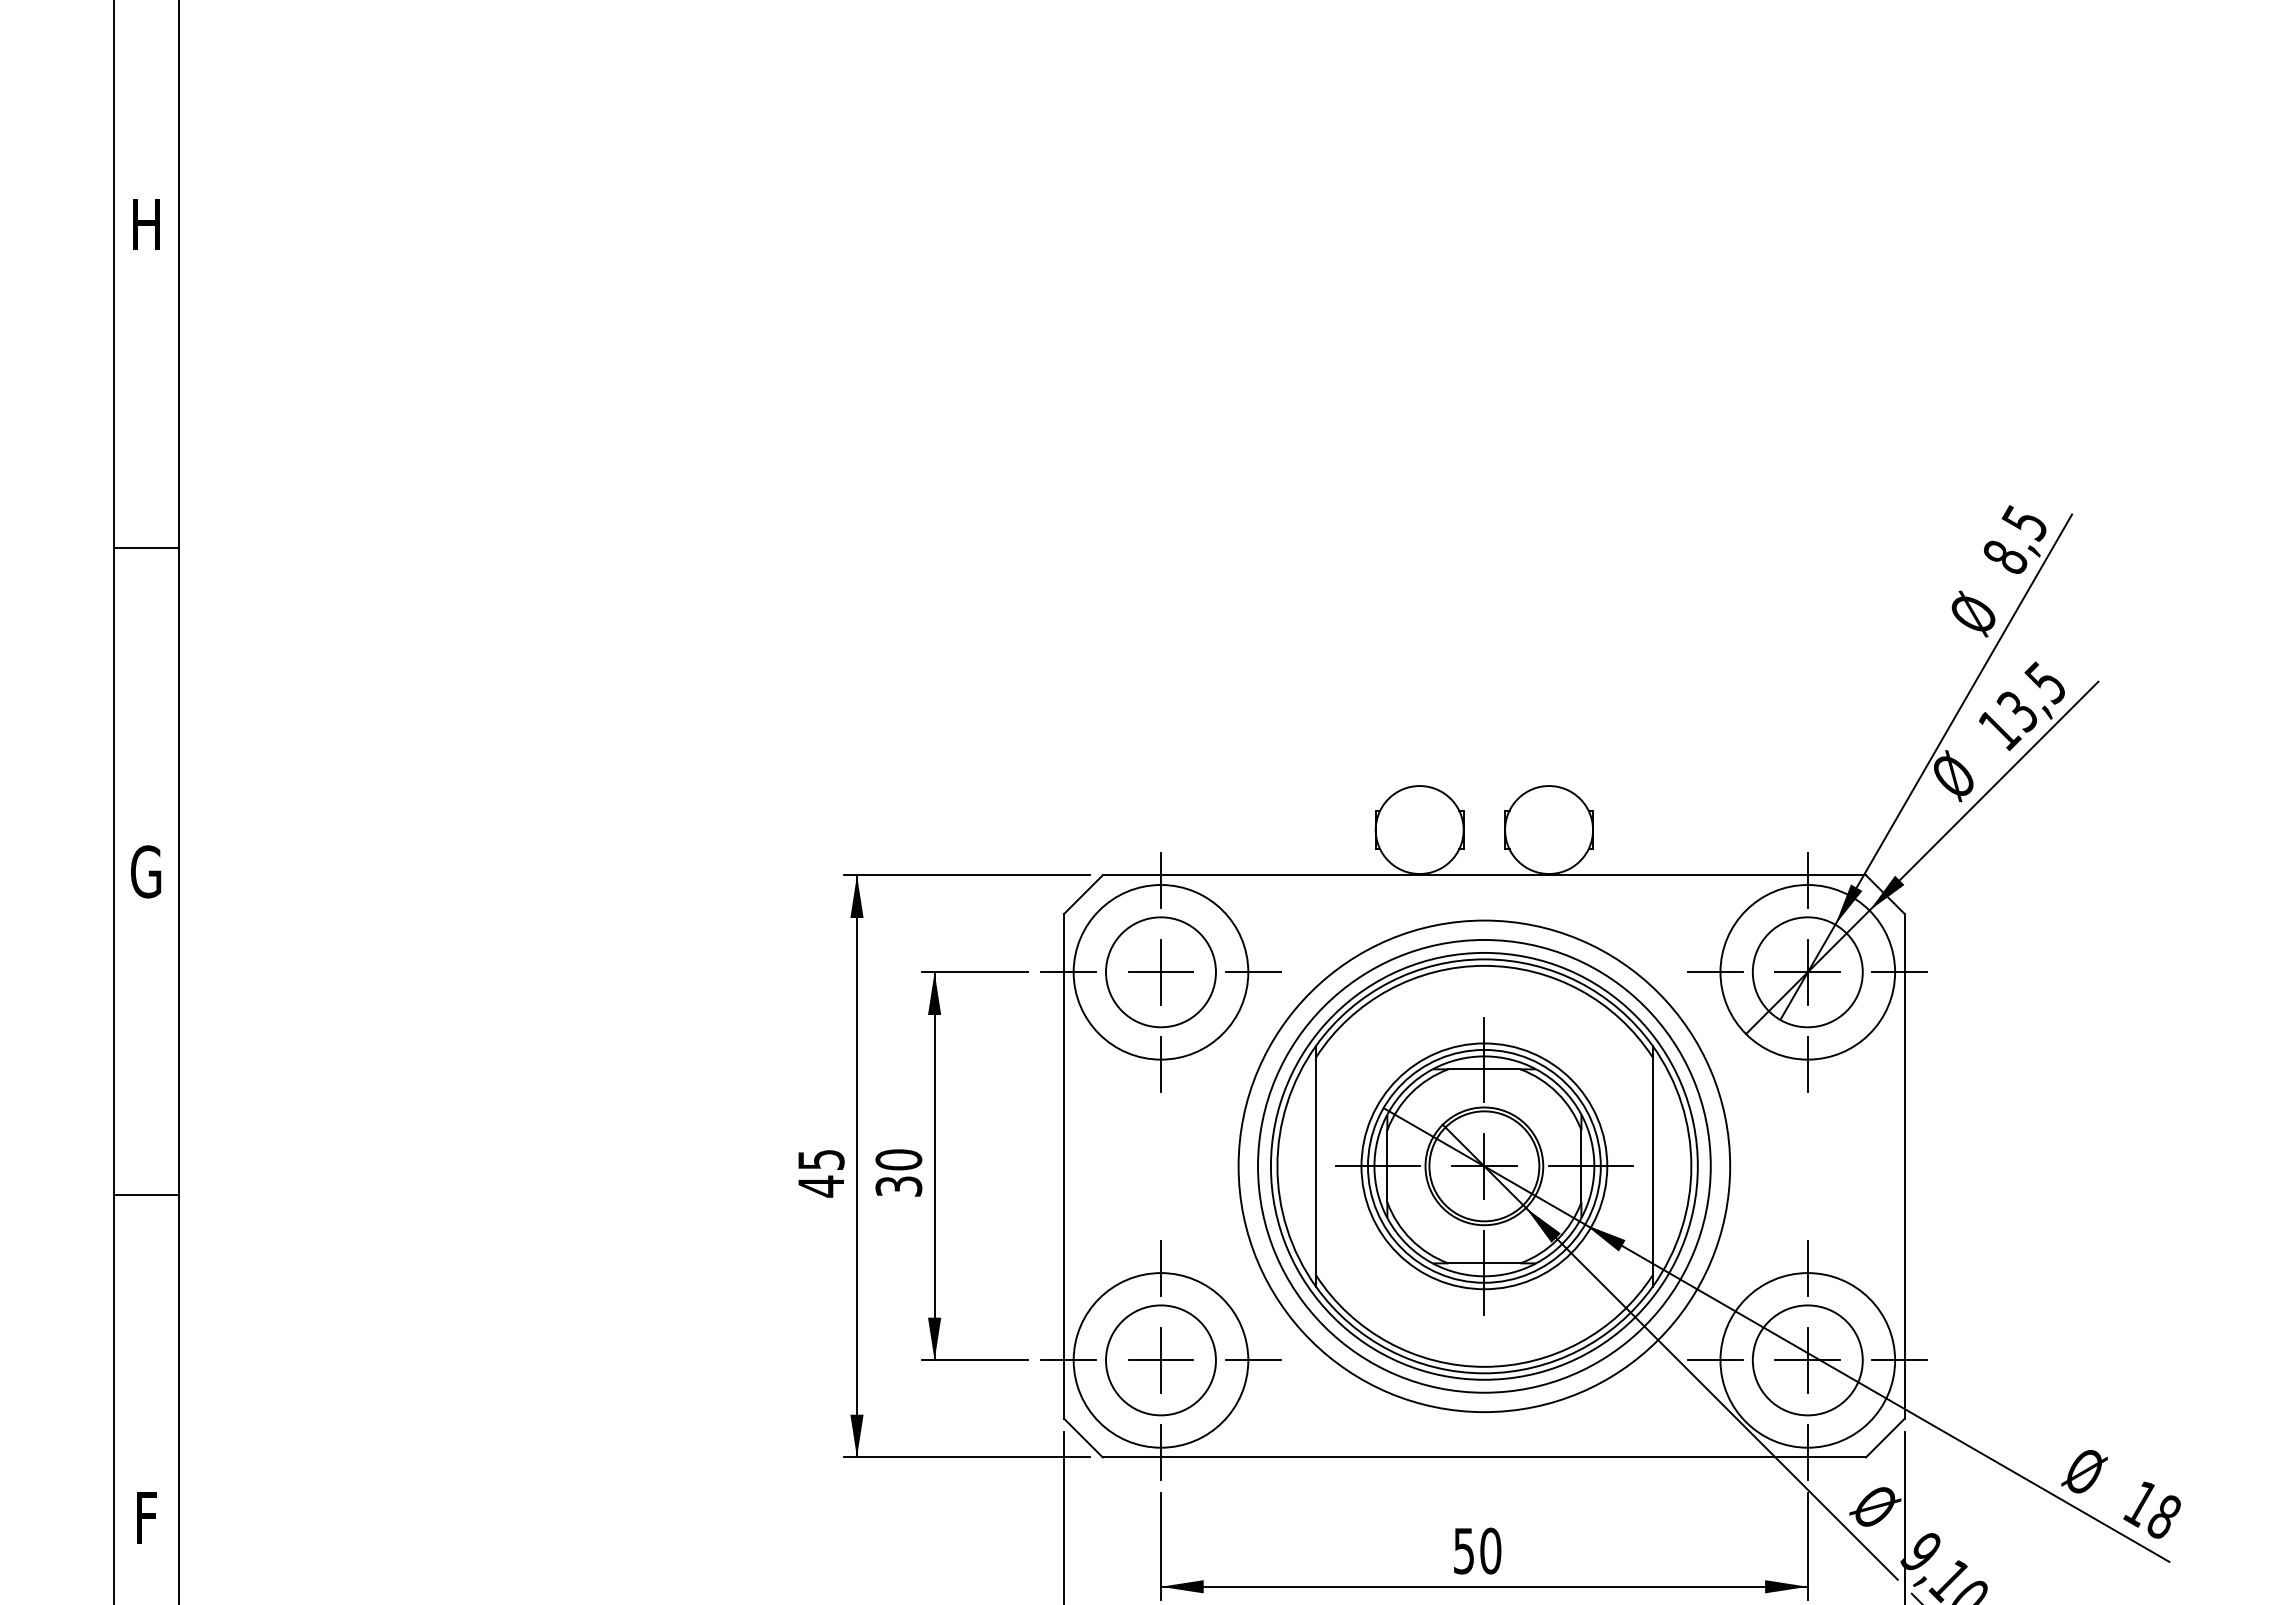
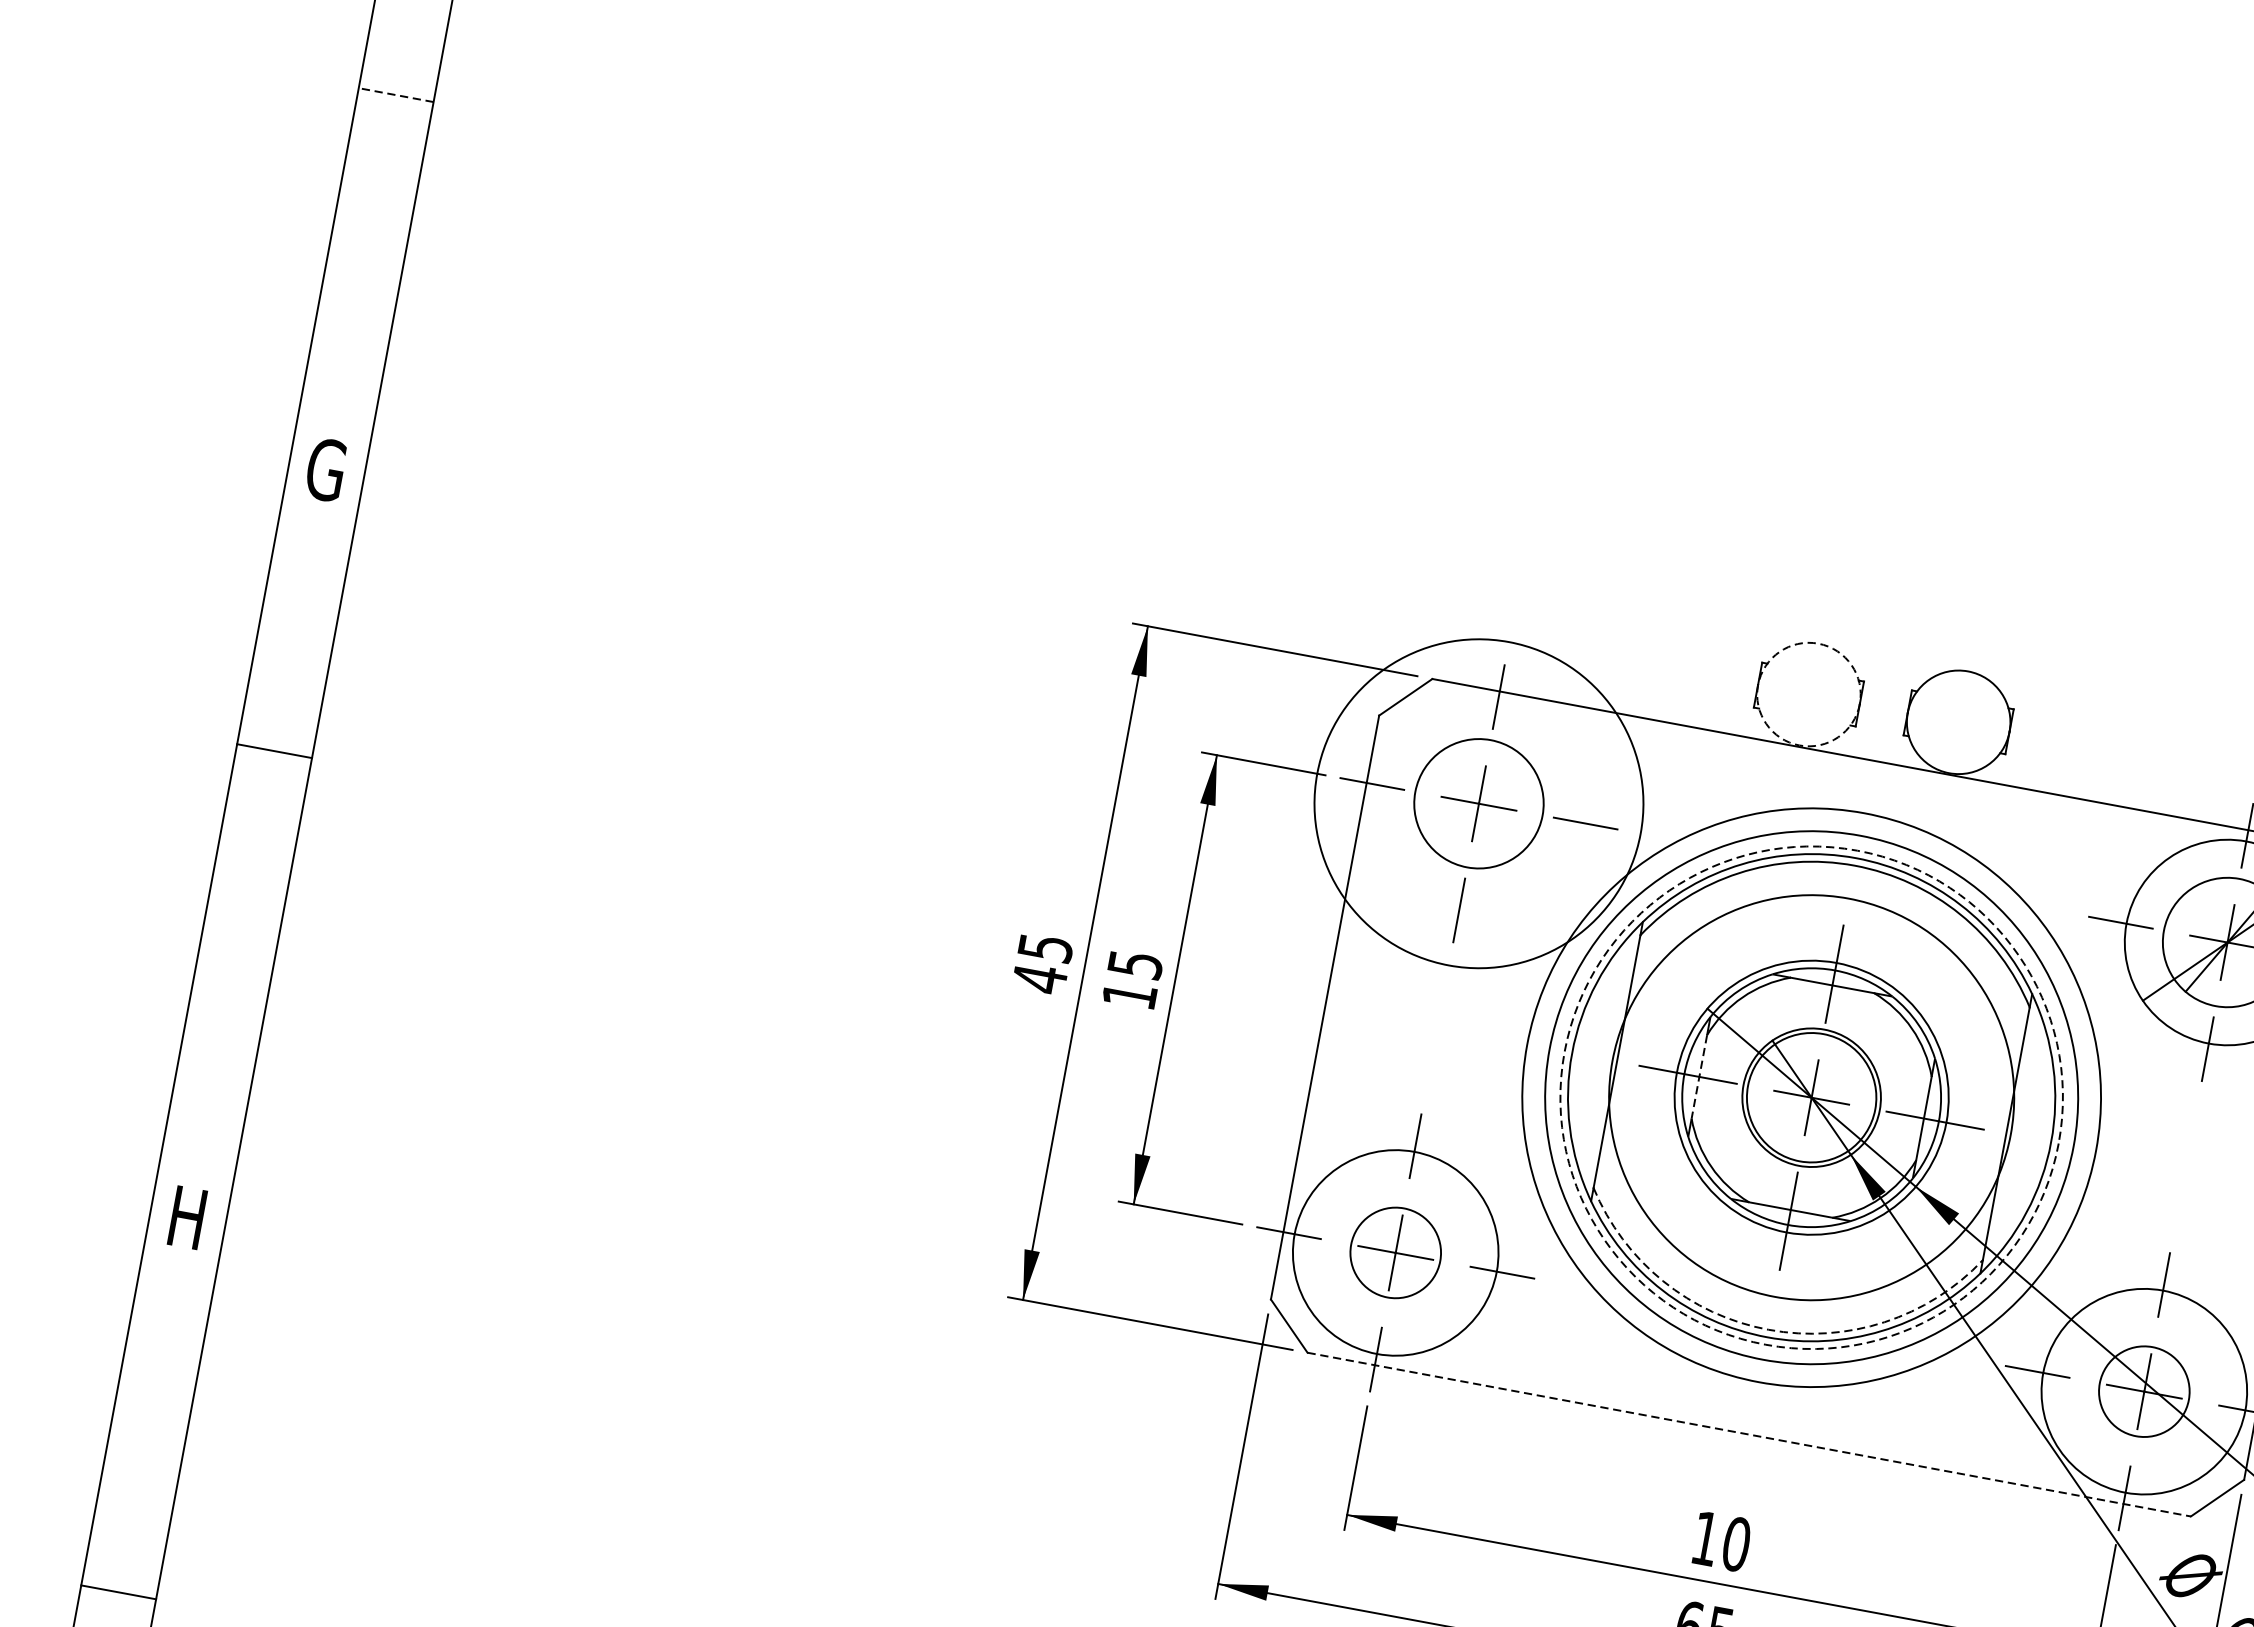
line: (146, 548) -> (395, 95), solid -> dashed
circle: (1419, 830) -> (1808, 695), solid -> dashed
circle: (1160, 972) -> (1478, 803), size x1.6
circle: (1483, 1165) -> (1810, 1096), solid -> dashed
line: (1387, 1166) -> (1699, 1077), solid -> dashed
circle: (1484, 1166) -> (1811, 1097), size x1.4
text: (898, 1172) -> (1132, 979), 30 -> 15
line: (146, 1194) -> (274, 750), moved
circle: (1160, 1360) -> (1395, 1252), size x0.7
circle: (1807, 1360) -> (2143, 1391), size x0.7
arc: (1484, 1366) -> (1768, 1329), solid -> dashed
line: (1484, 1457) -> (1749, 1434), solid -> dashed
text: (145, 1517) -> (186, 1216), F -> H
text: (1463, 1551) -> (1704, 1539), 50 -> 10

